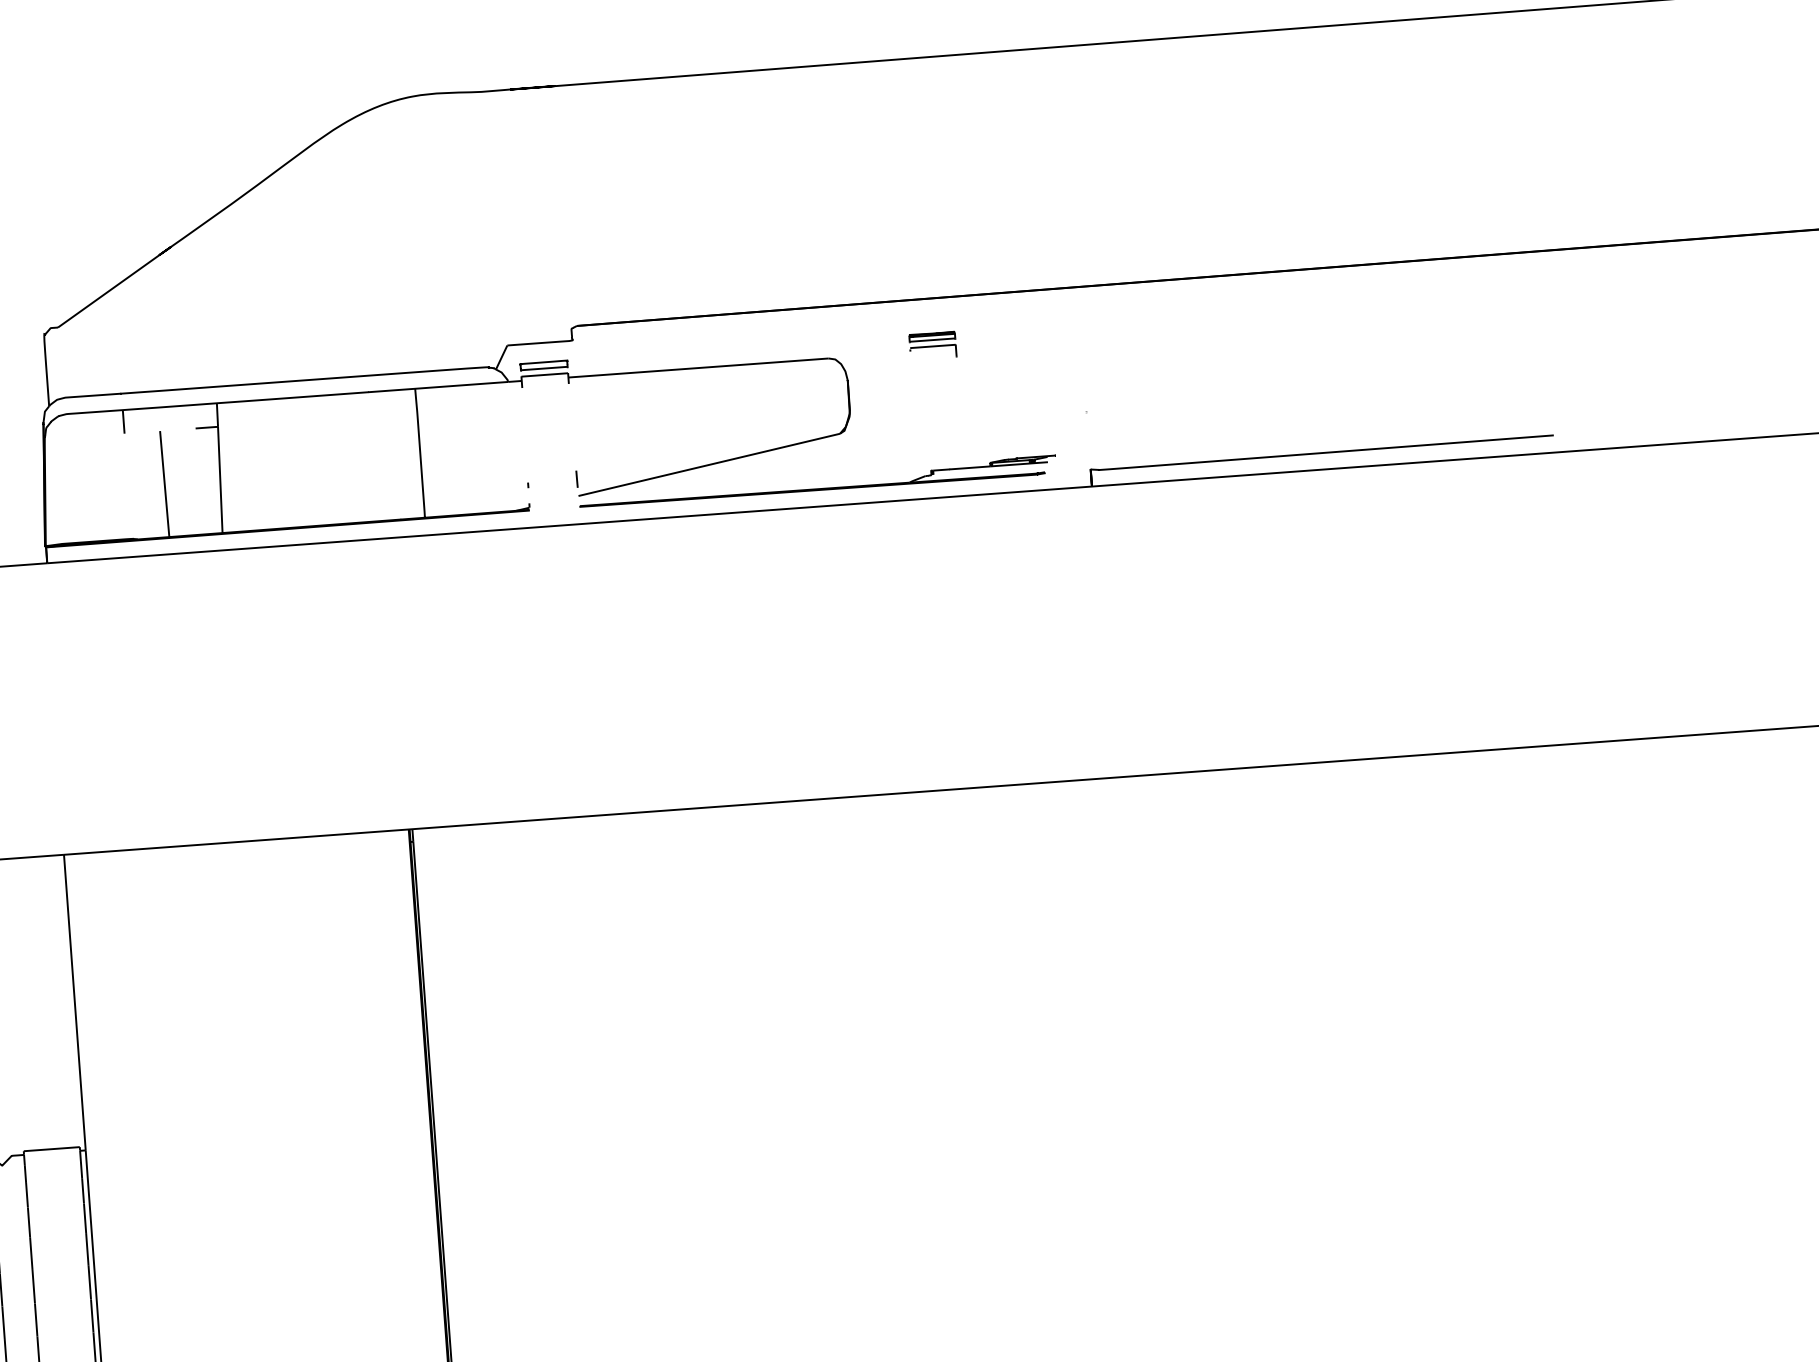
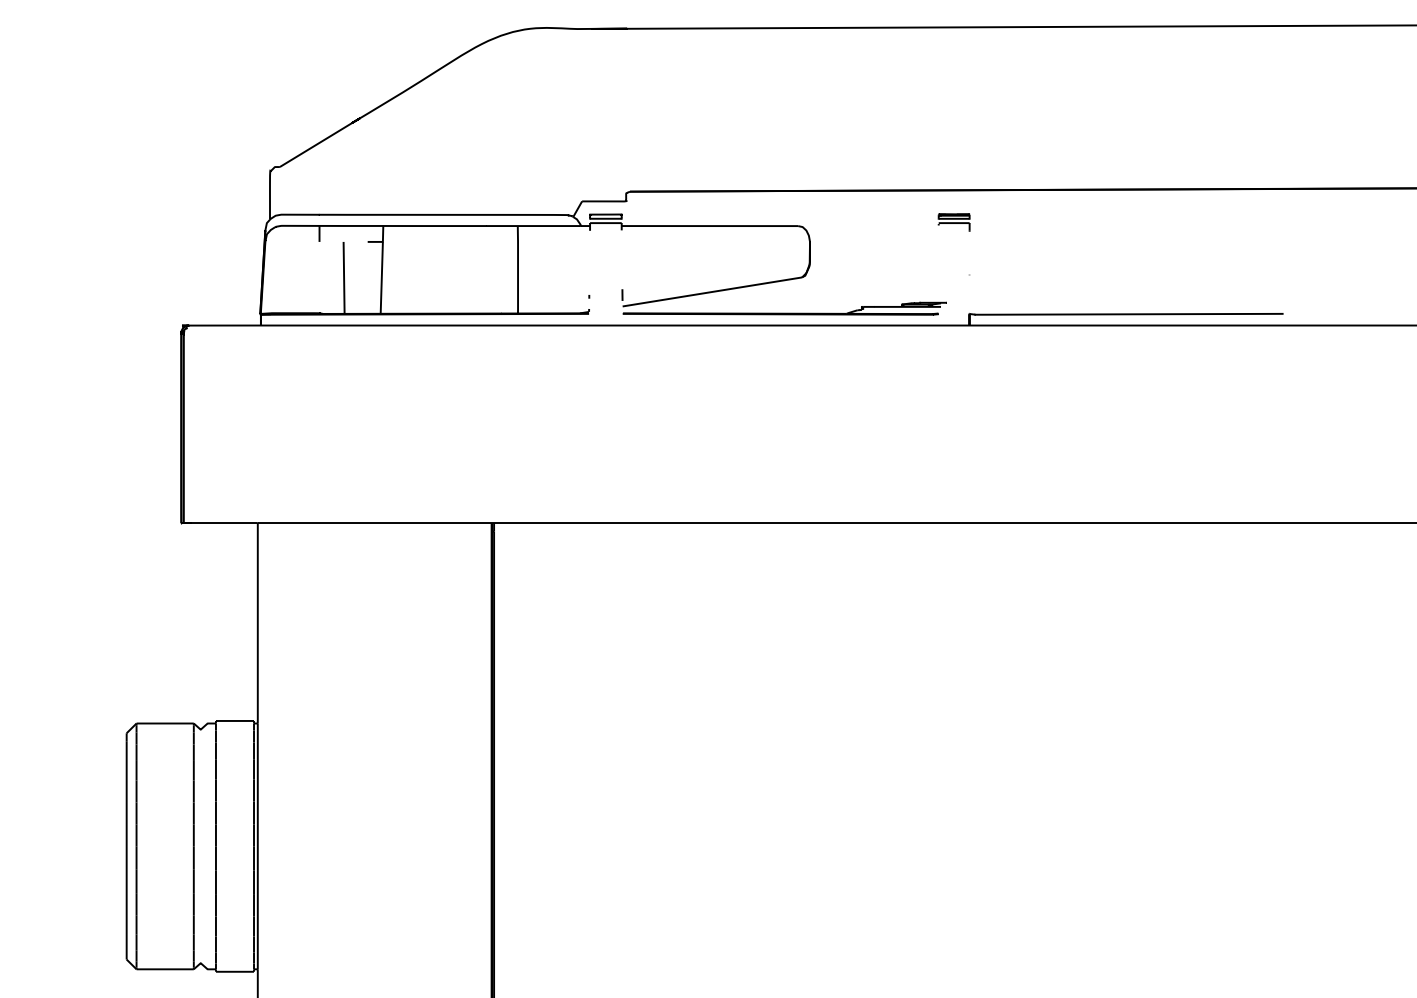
part: (931, 345) -> (953, 222), moved

